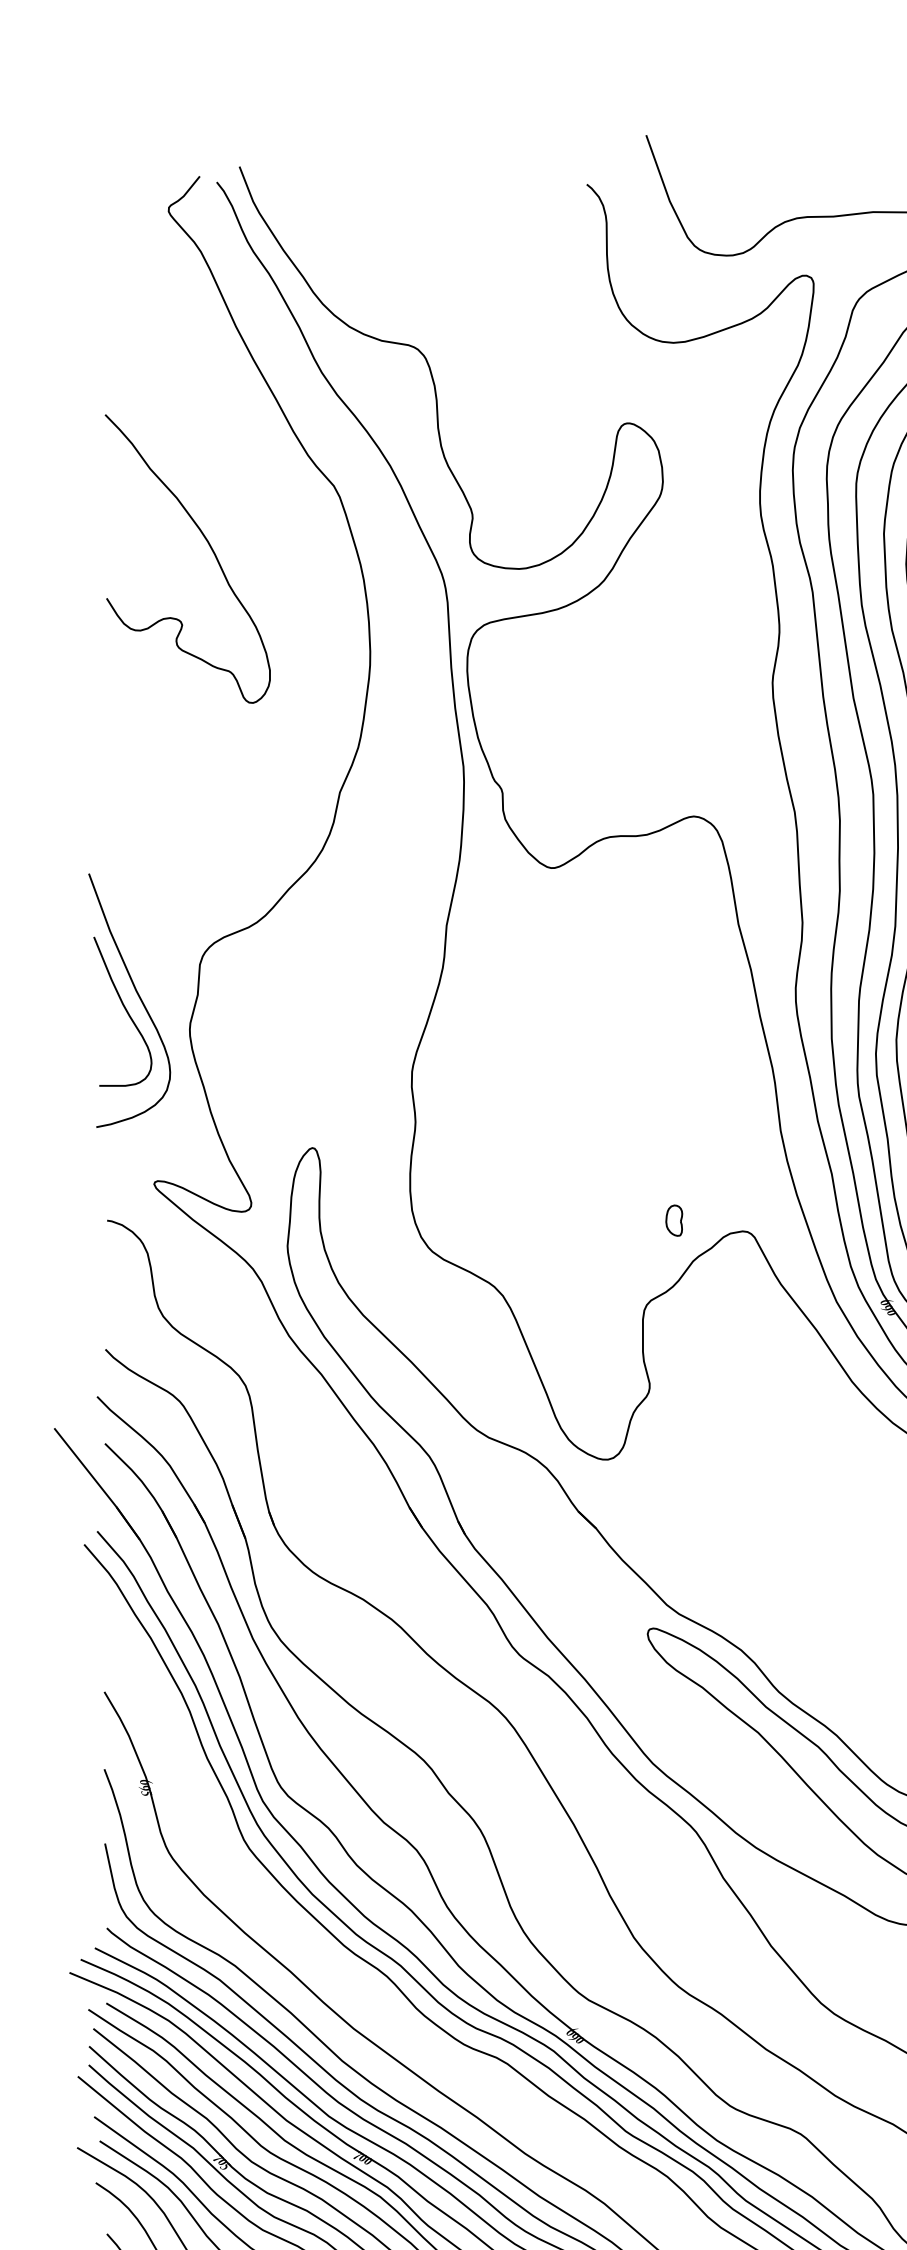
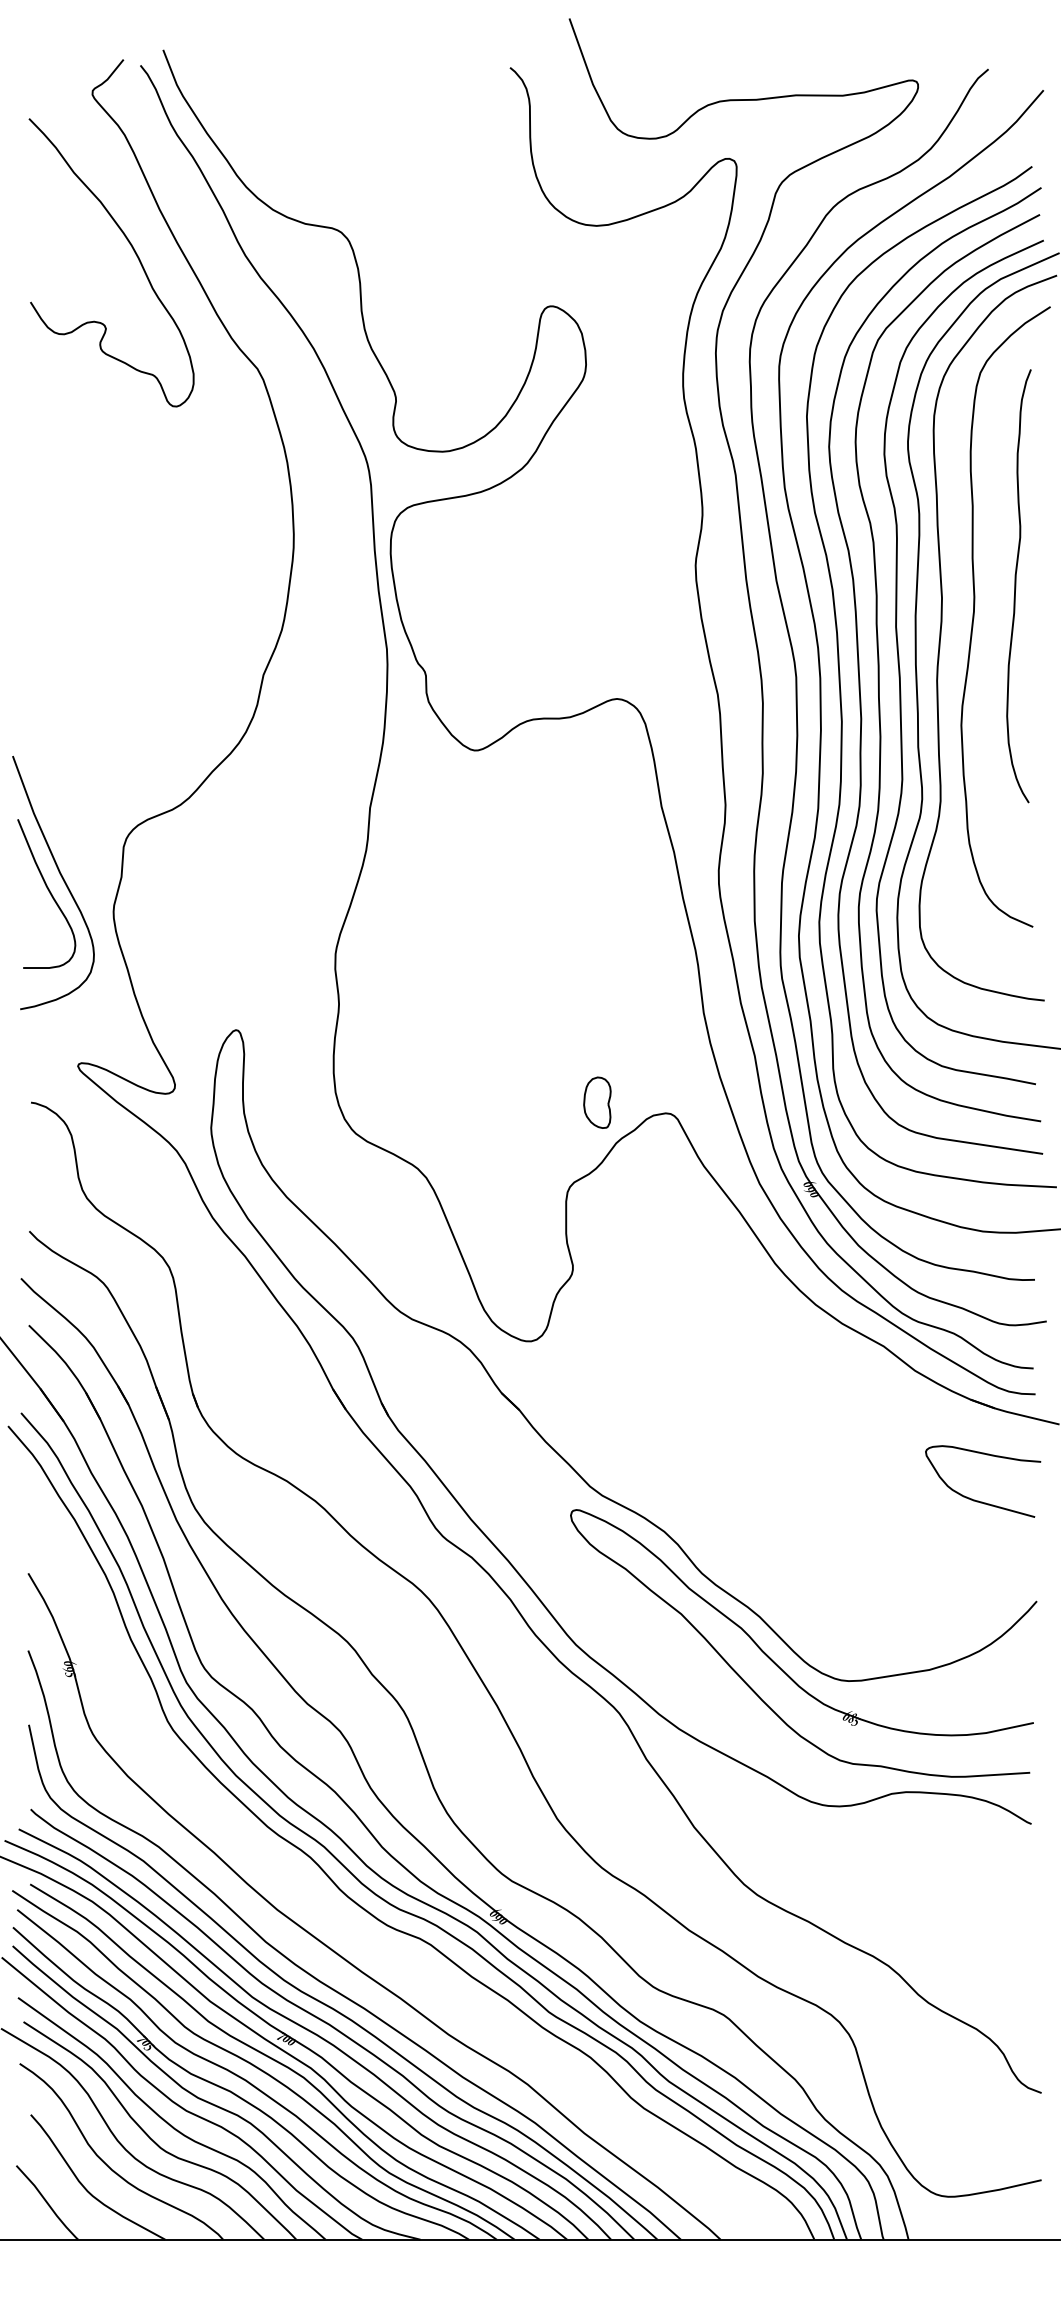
curve: (209, 547) -> (133, 251), moved
part: (674, 1220) -> (597, 1102), size x1.67

